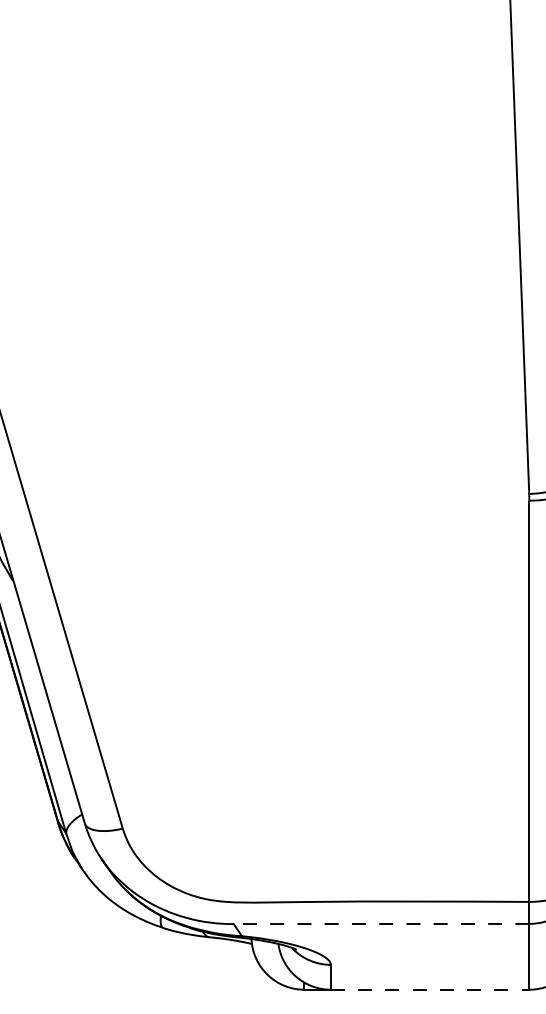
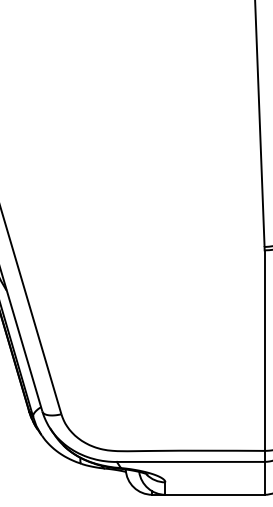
line: (381, 923) -> (190, 461), dashed -> solid
line: (431, 989) -> (215, 494), dashed -> solid

